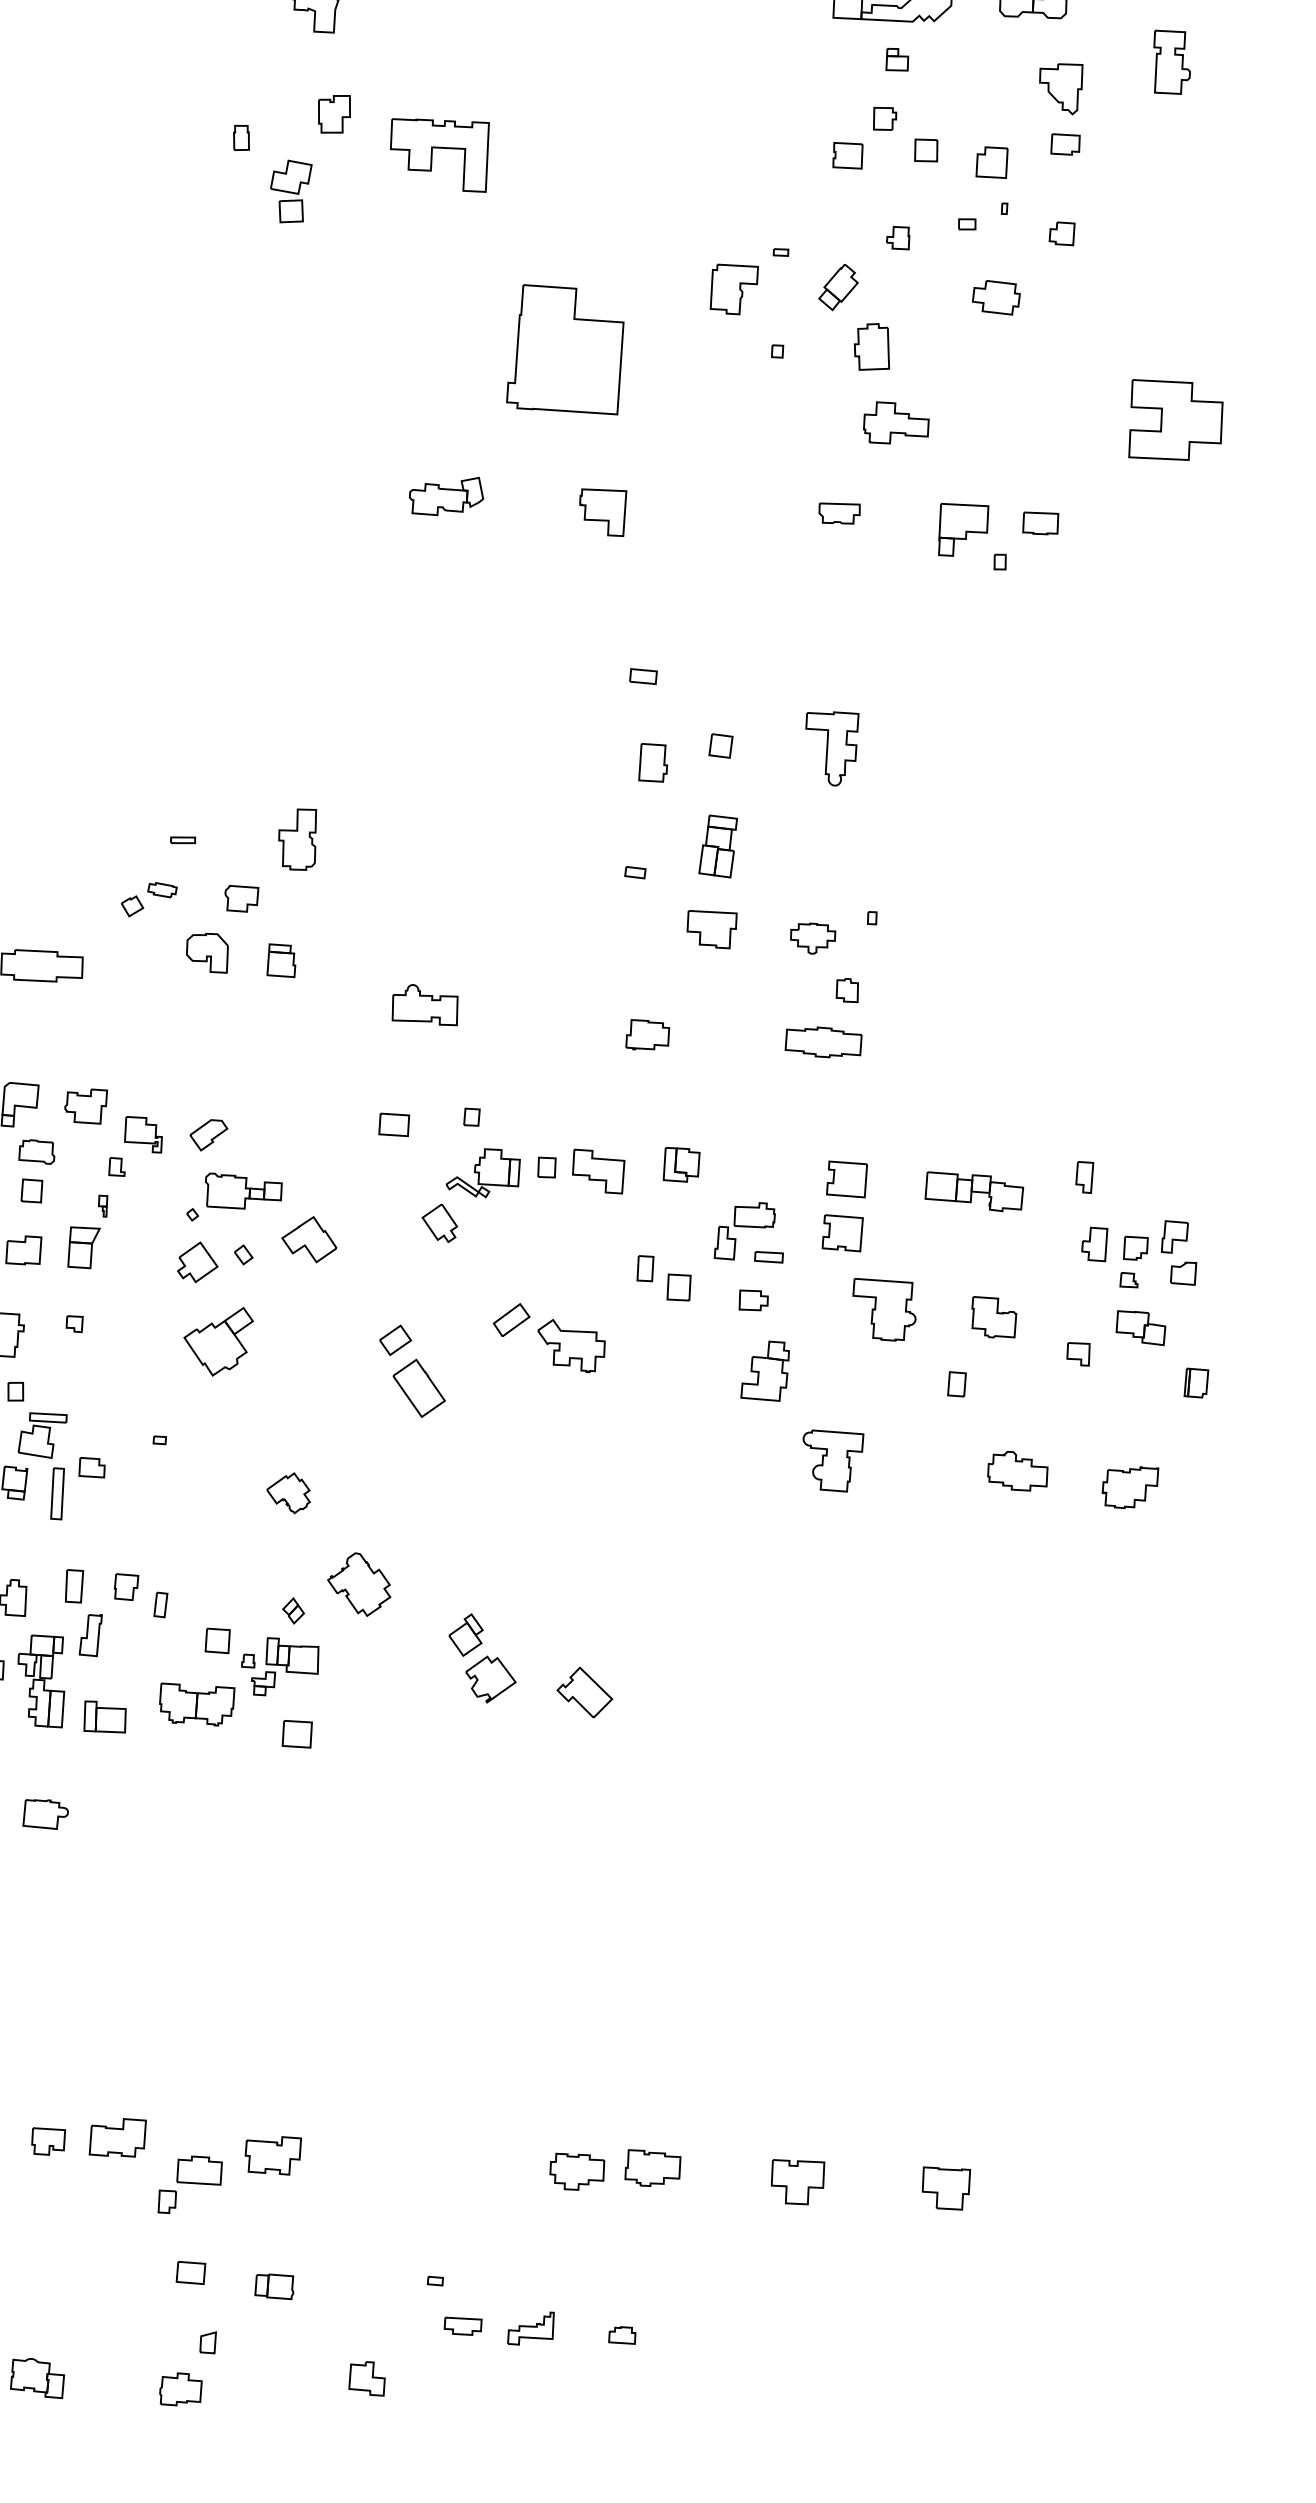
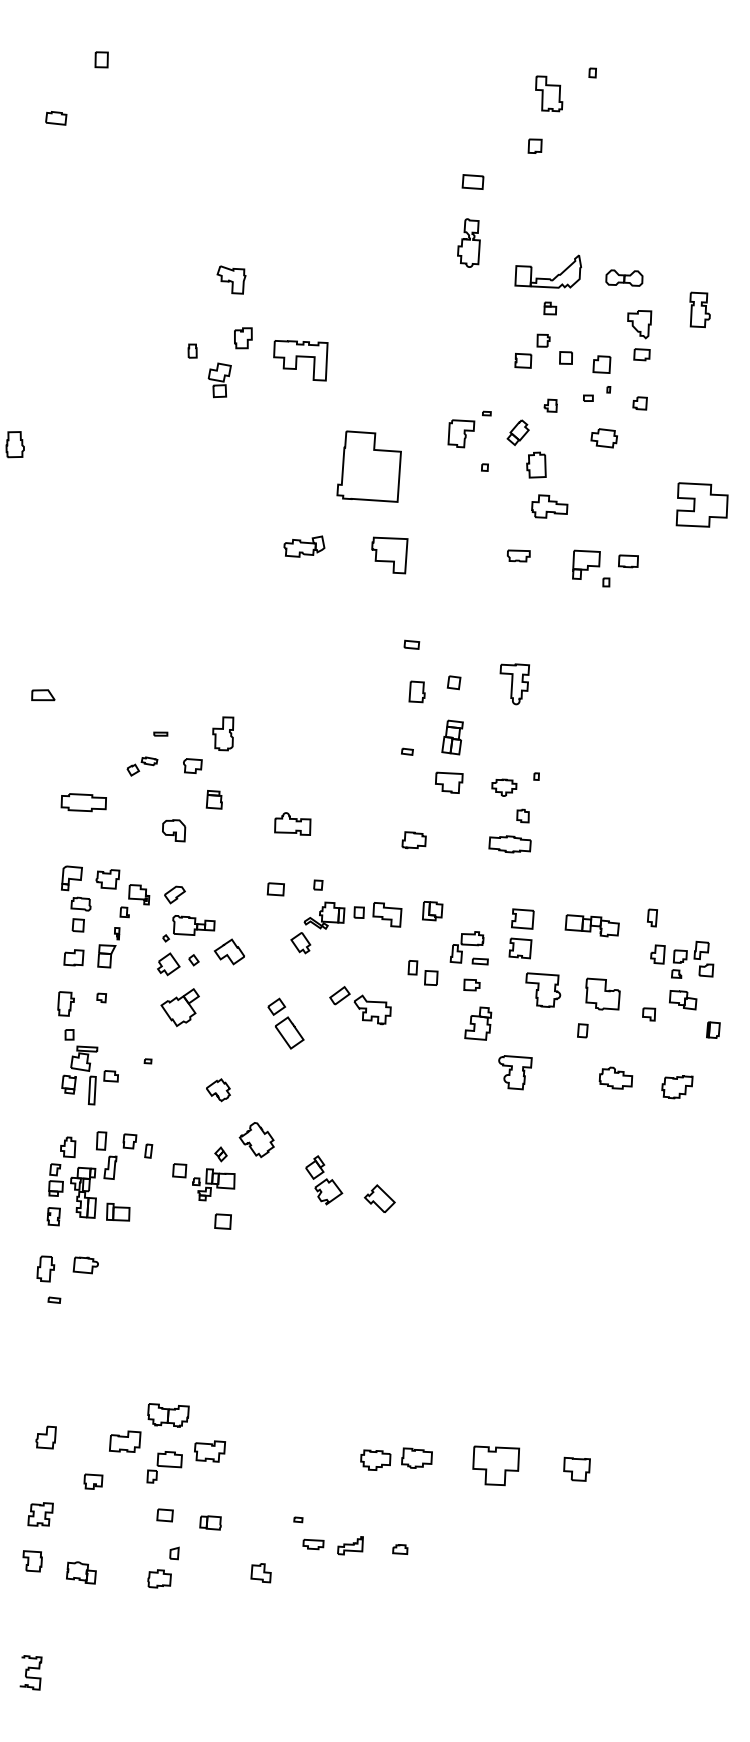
part: (602, 512) -> (389, 555), size x1.4
part: (208, 952) -> (174, 830), moved
part: (994, 1317) -> (603, 994), size x1.4
part: (197, 1704) -> (168, 1415), moved
part: (48, 2141) -> (93, 1481), moved
part: (796, 2181) -> (495, 1465), size x1.6

